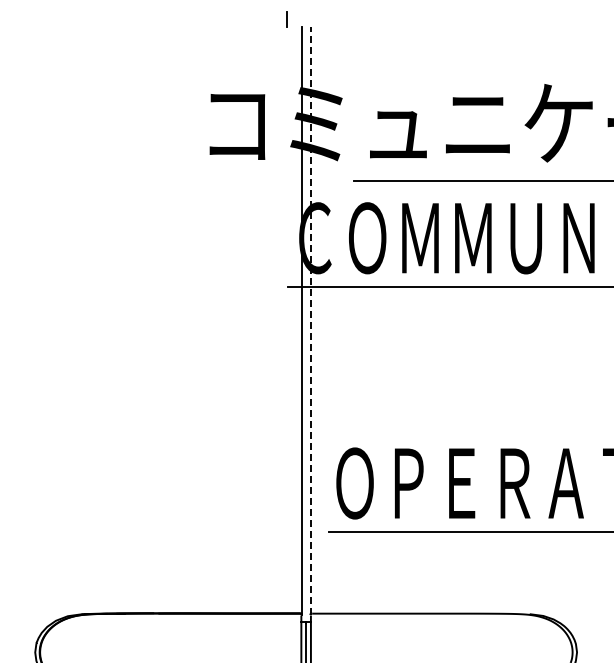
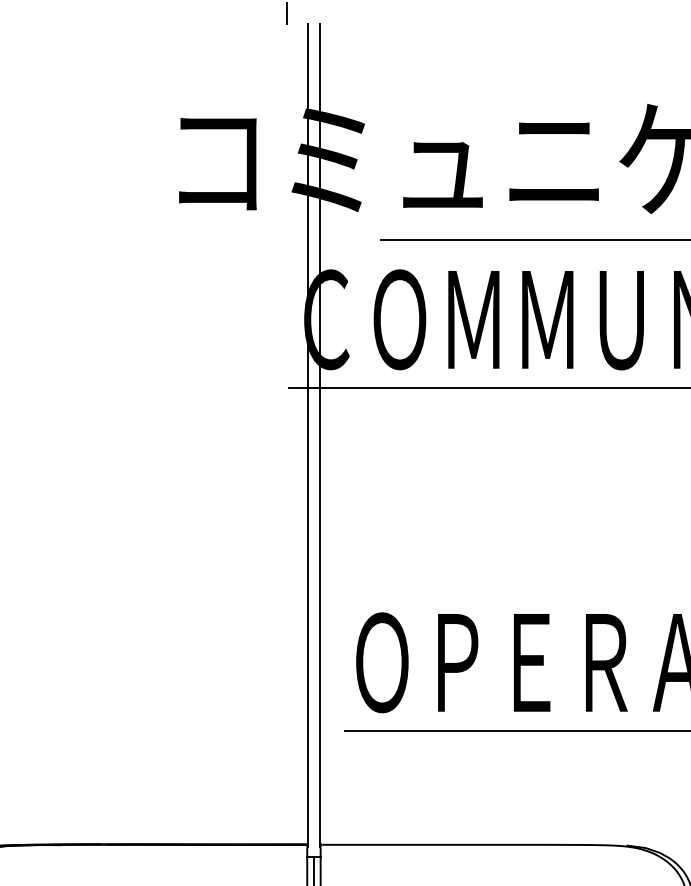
line: (310, 320) -> (320, 434), dashed -> solid

